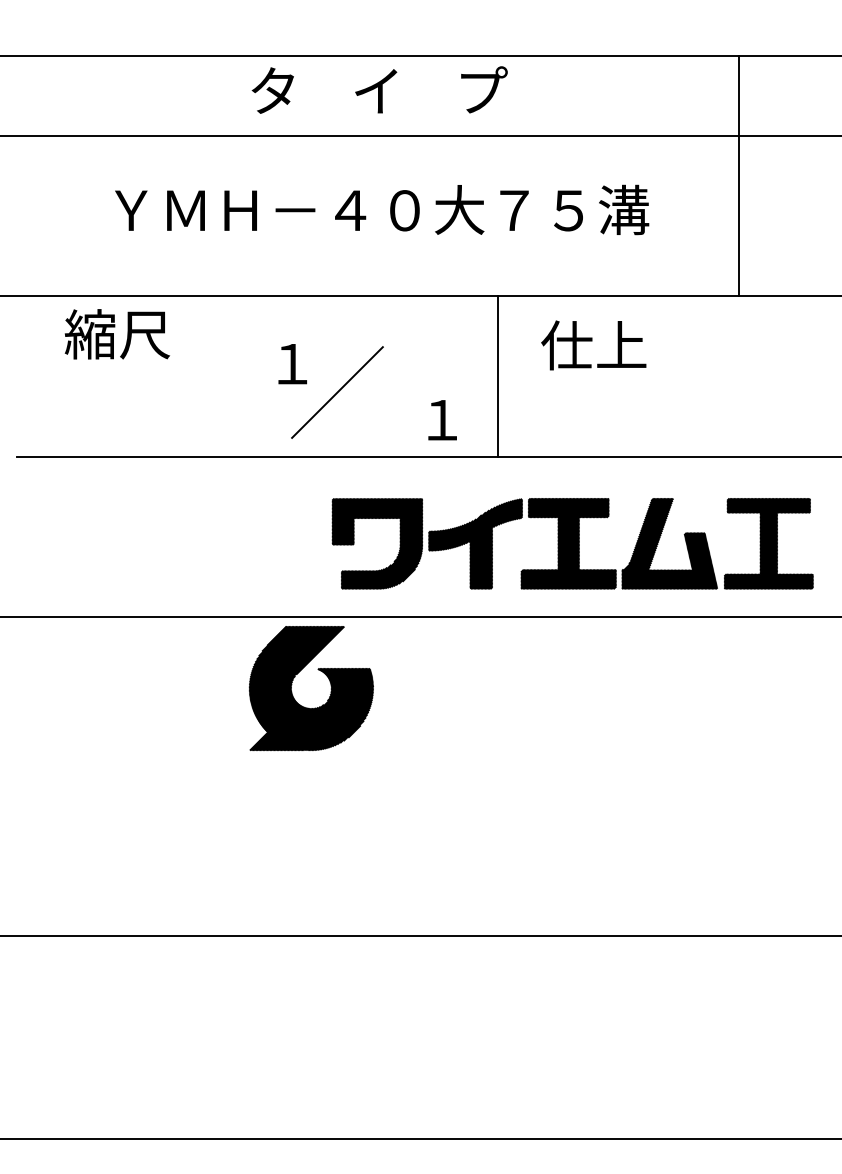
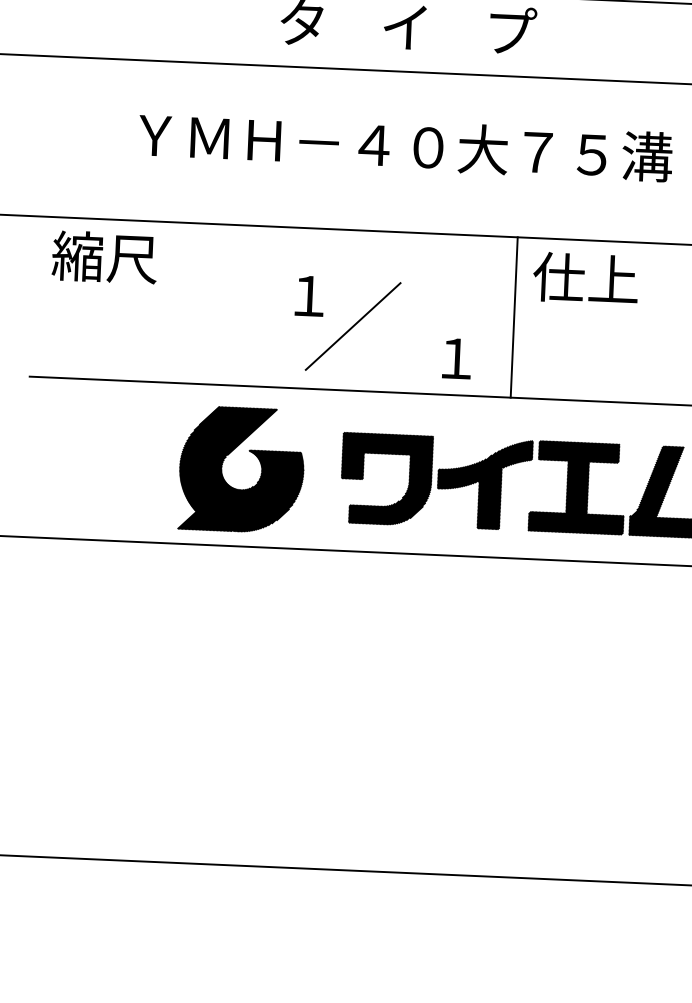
text: (116, 334) -> (103, 257), moved
text: (593, 345) -> (585, 278), moved
part: (292, 691) -> (222, 471), moved

